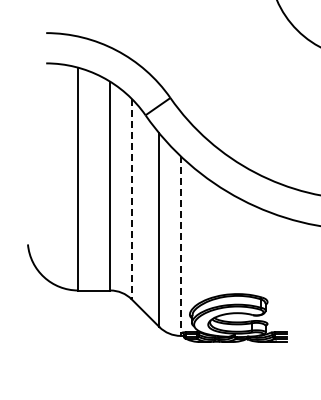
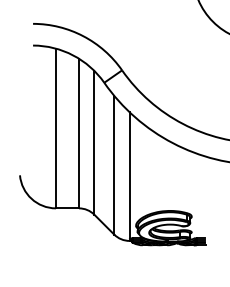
line: (131, 199) -> (94, 143), dashed -> solid
line: (180, 246) -> (129, 176), dashed -> solid

